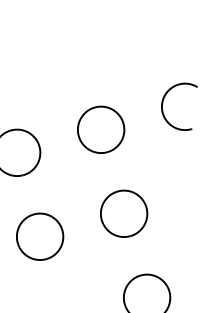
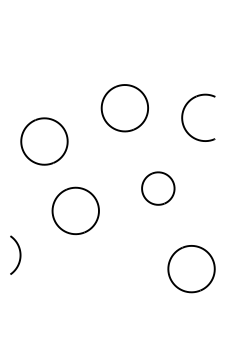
part: (163, 103) -> (183, 117), moved
part: (124, 213) -> (158, 188), size x0.7
part: (39, 236) -> (75, 210), moved

